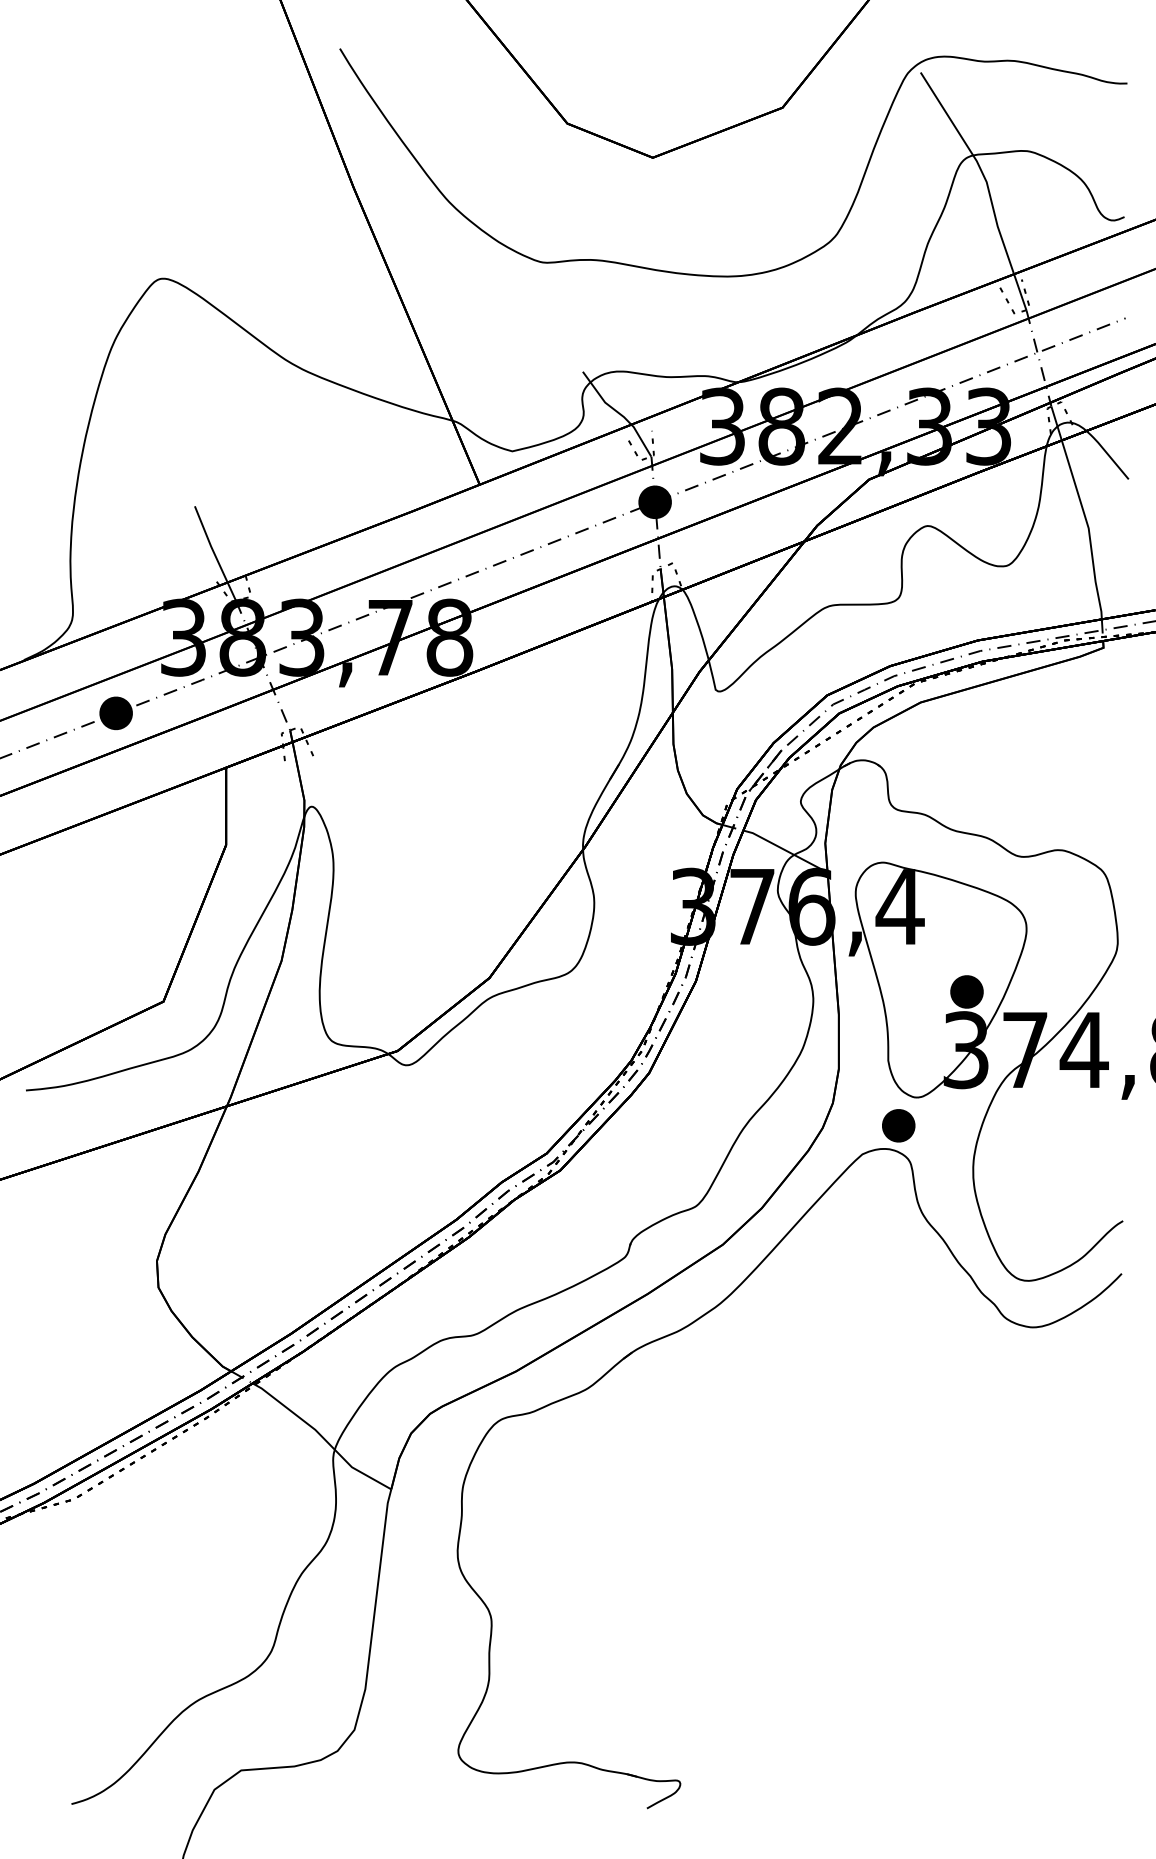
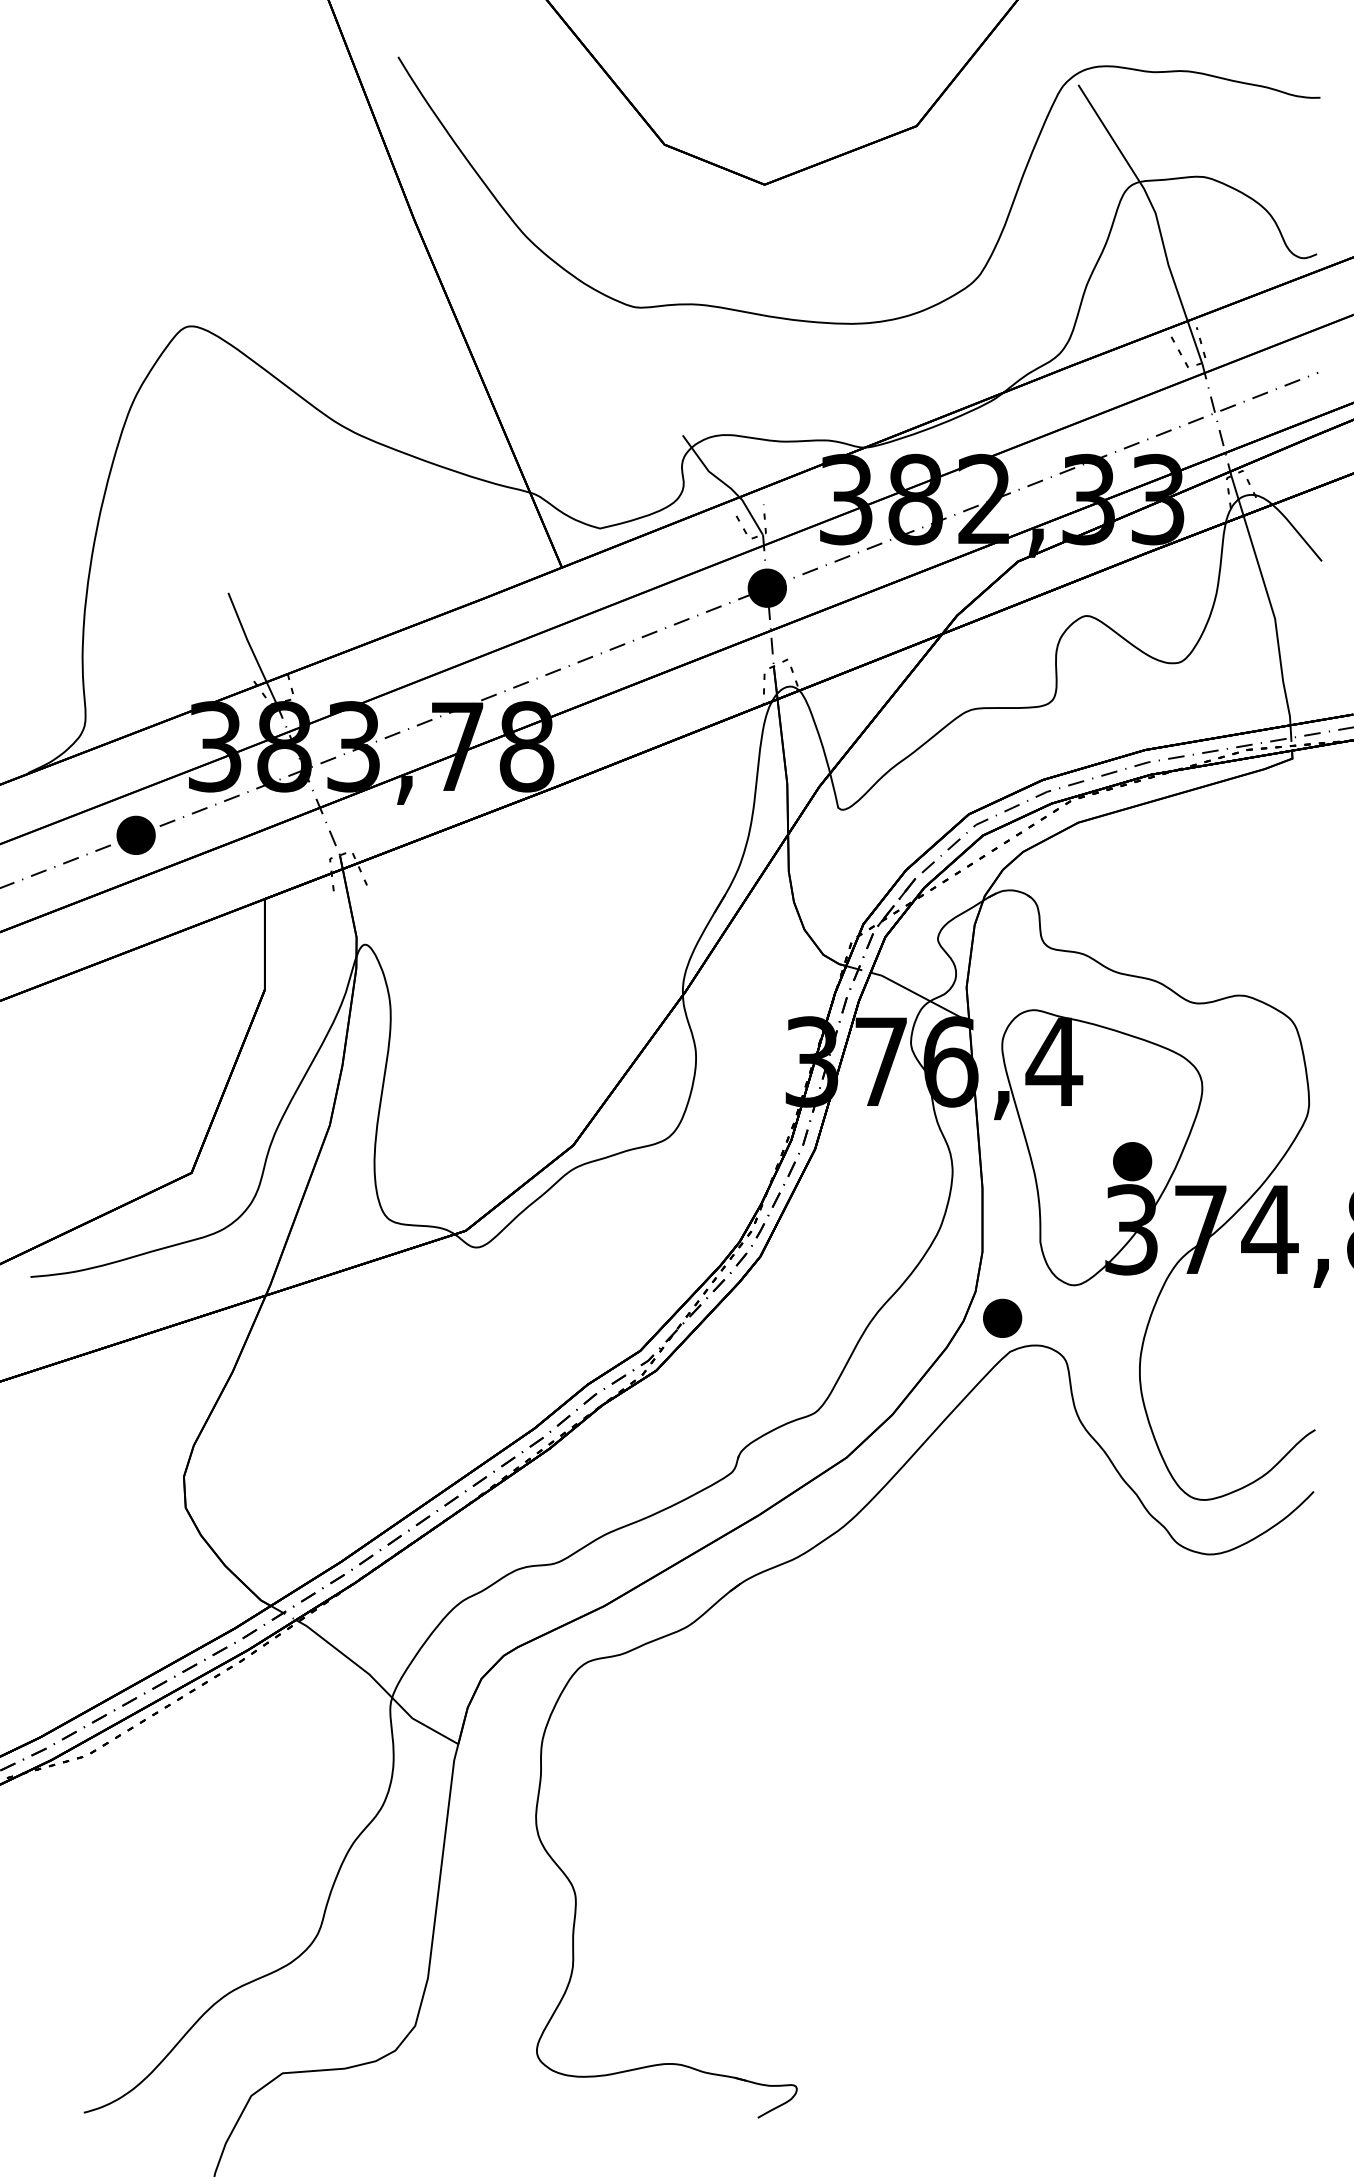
part: (898, 1125) -> (1002, 1317), moved

